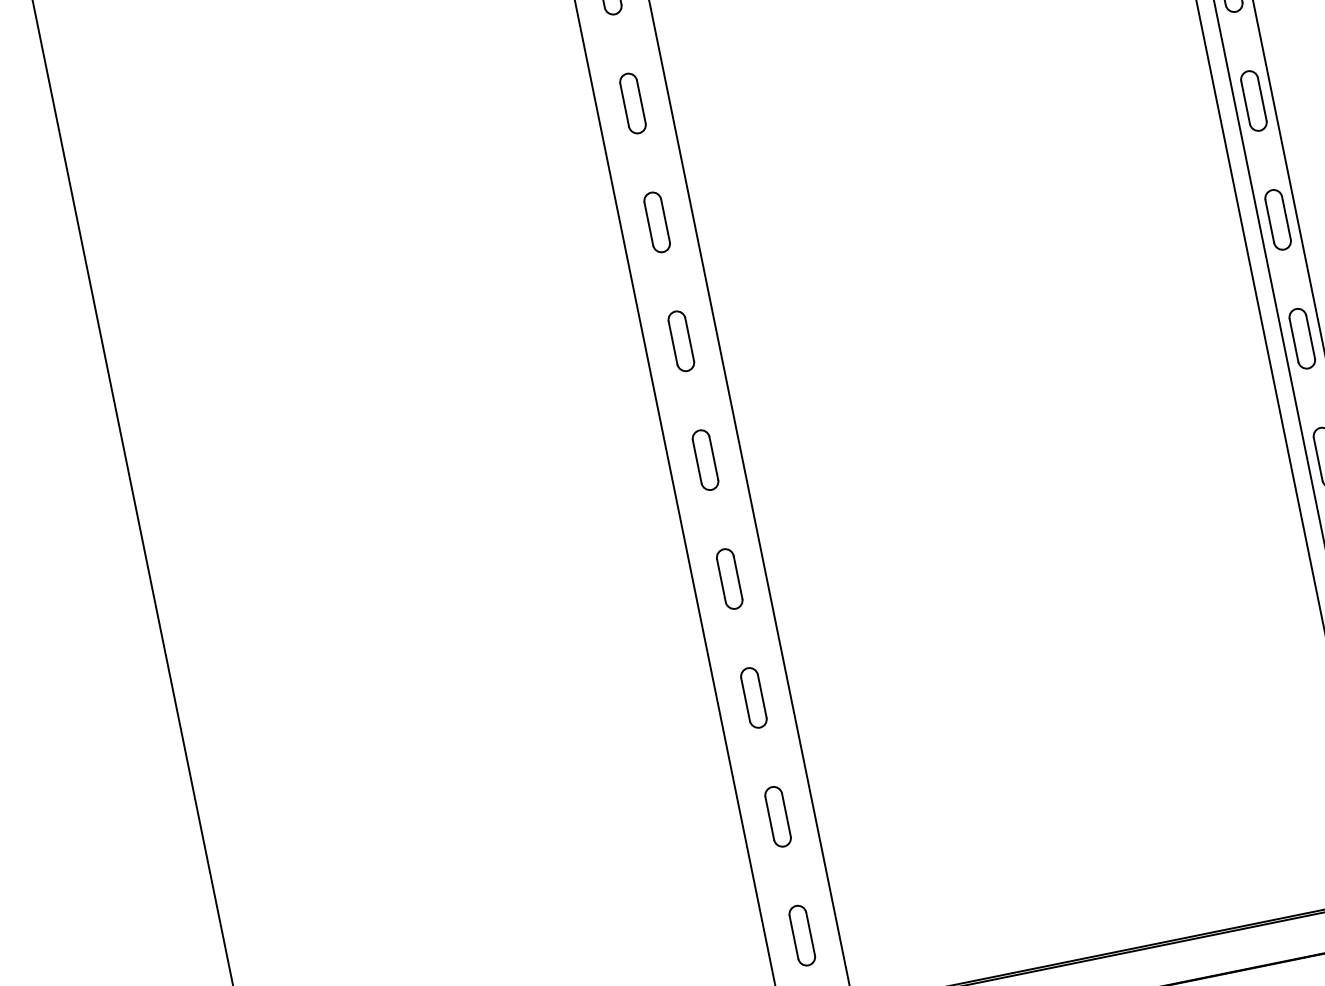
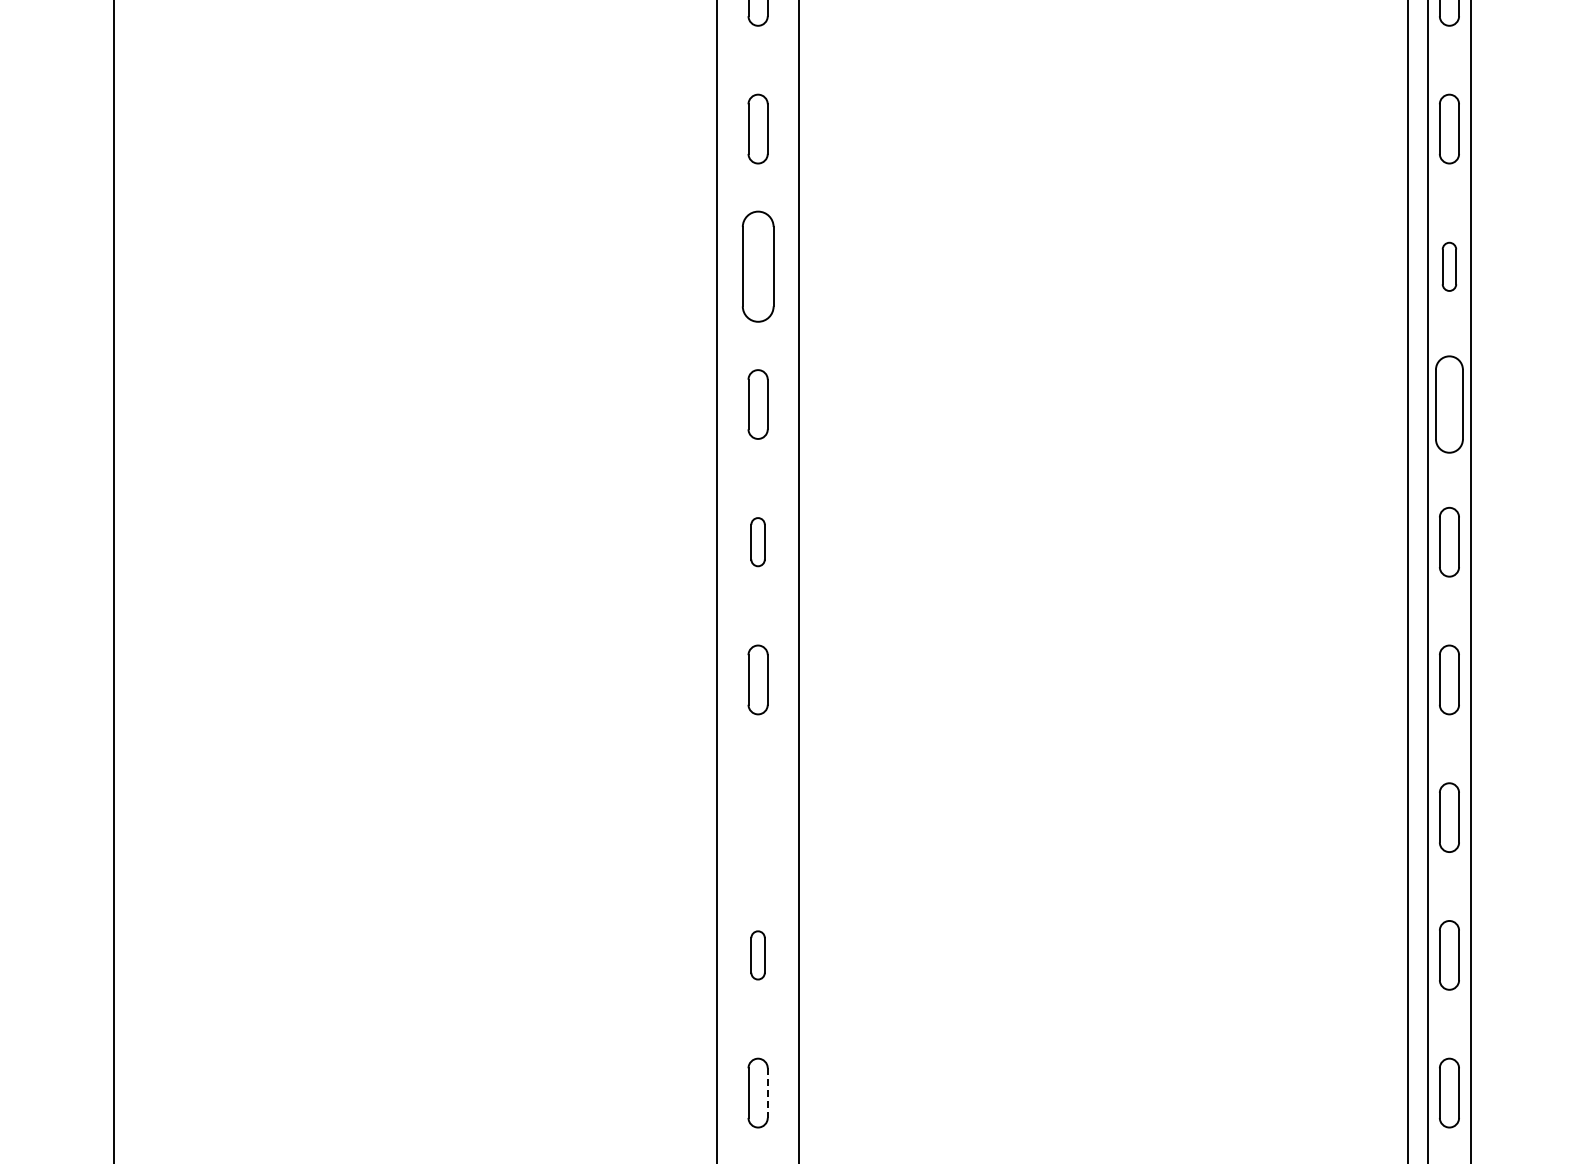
part: (1253, 100) -> (1449, 266), size x0.7
part: (1278, 219) -> (1449, 404), size x1.4
part: (656, 222) -> (757, 266), size x1.6
part: (704, 459) -> (757, 541), size x0.7
part: (753, 697) -> (757, 817), removed
part: (777, 817) -> (757, 955), size x0.7
line: (810, 934) -> (767, 1093), solid -> dashed

